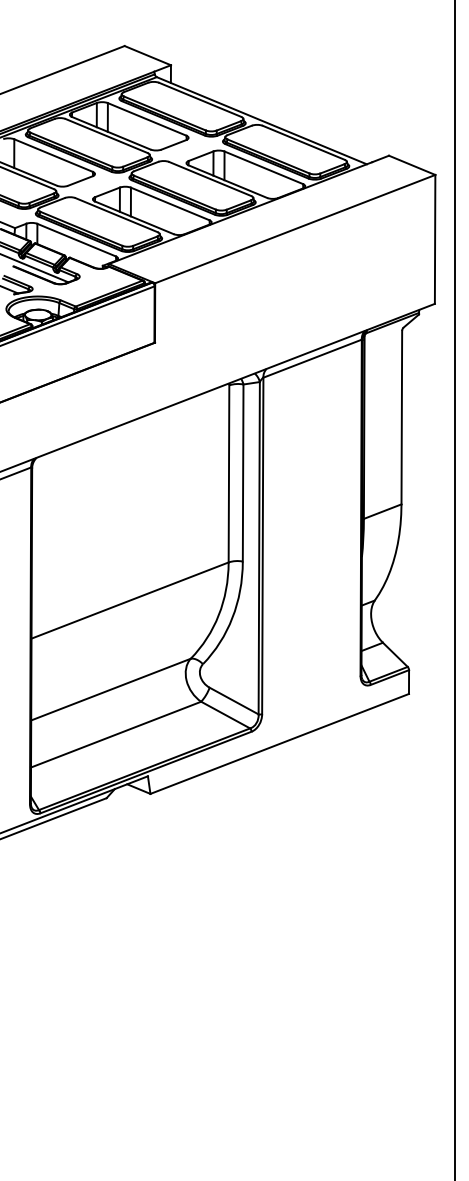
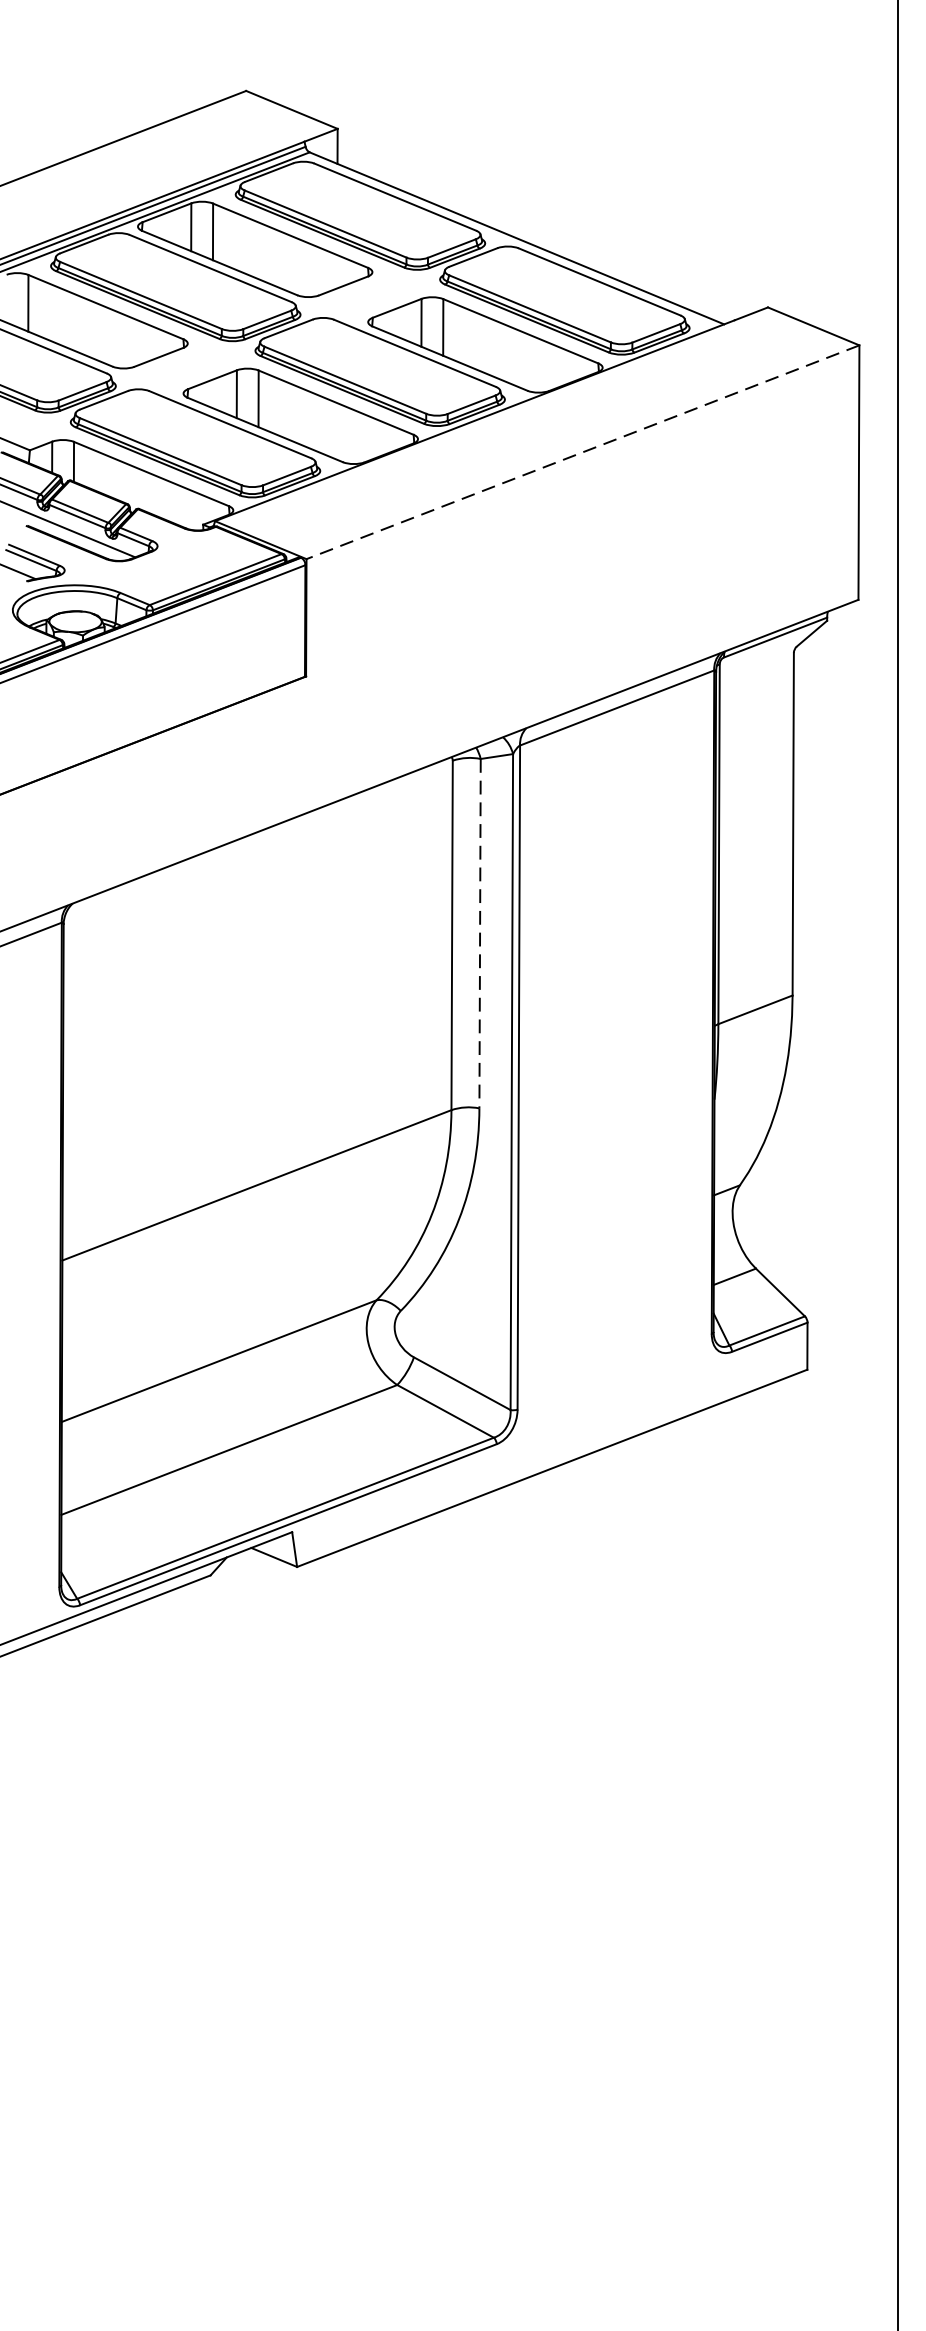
line: (294, 229) -> (581, 453), solid -> dashed
line: (243, 473) -> (480, 934), solid -> dashed

